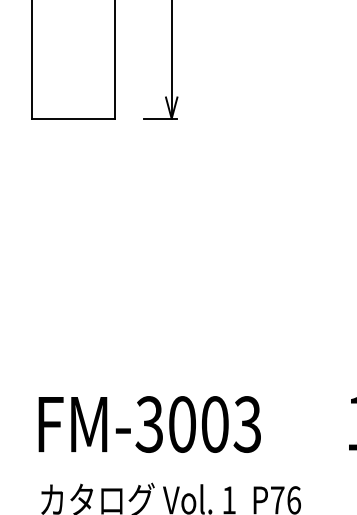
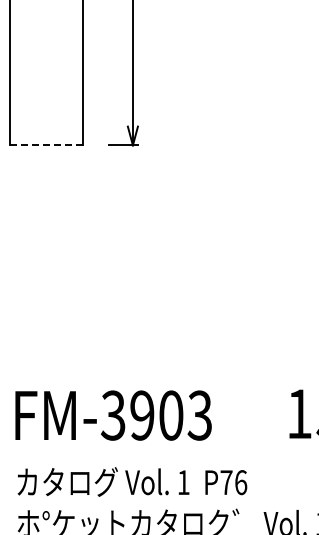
line: (73, 118) -> (46, 145), solid -> dashed
text: (182, 424) -> (142, 415), FM-3003 -> FM-3903

